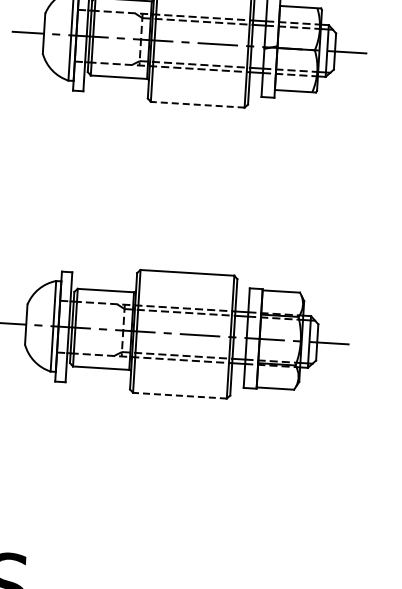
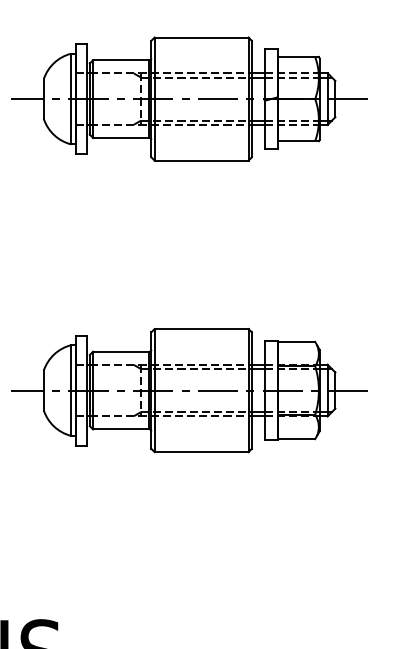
line: (197, 104) -> (201, 160), dashed -> solid
line: (179, 396) -> (201, 452), dashed -> solid

